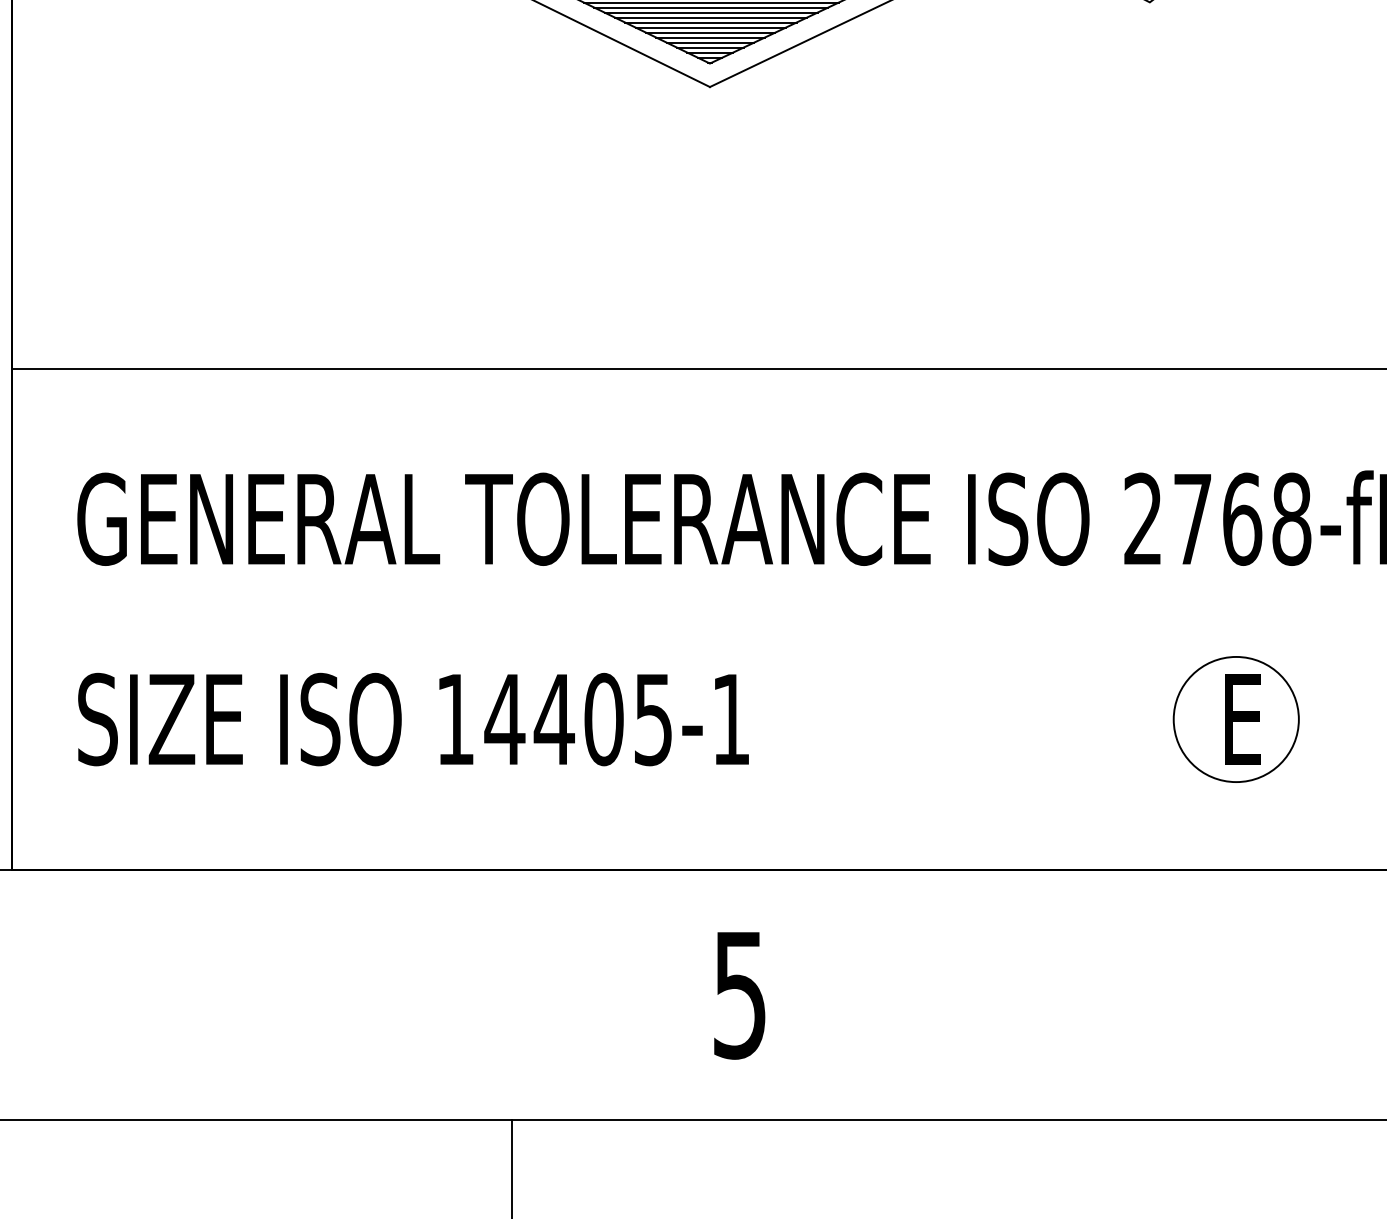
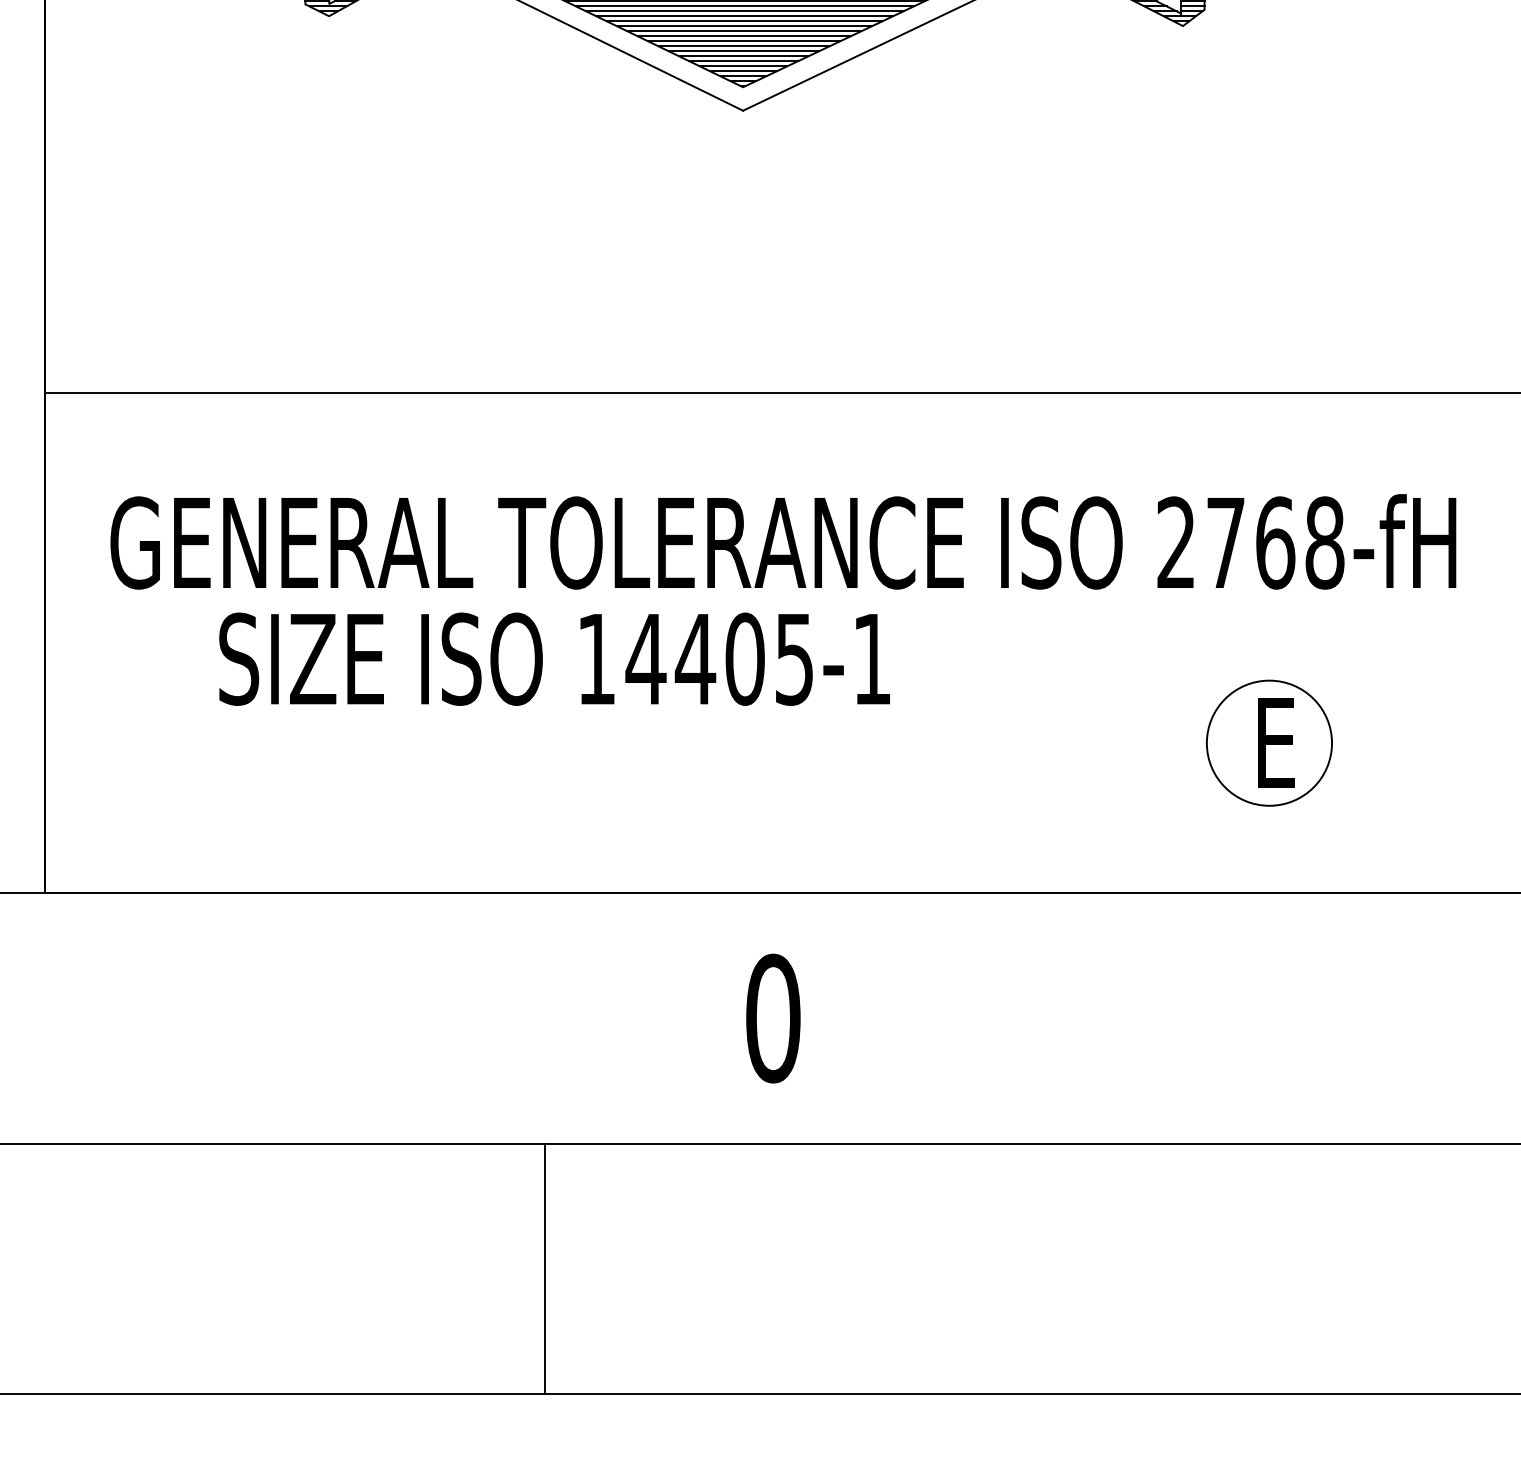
text: (413, 718) -> (554, 658), moved
text: (740, 994) -> (773, 1018), 5 -> 0

